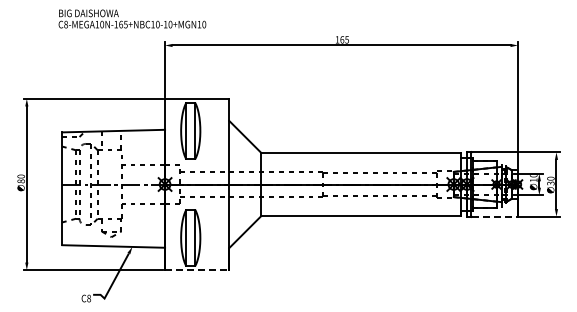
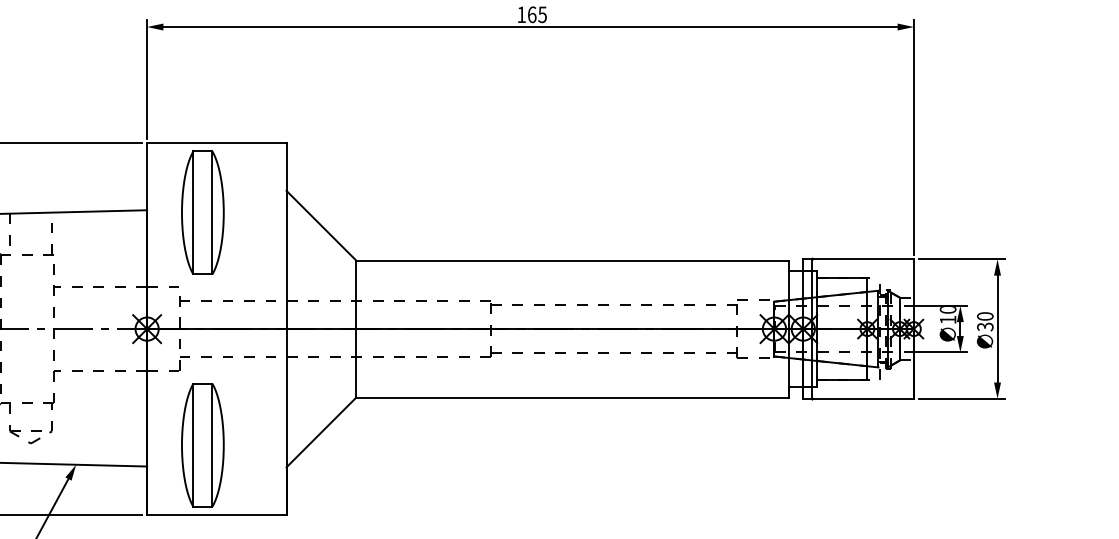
line: (495, 216) -> (865, 398), dashed -> solid
line: (197, 270) -> (217, 515), dashed -> solid

